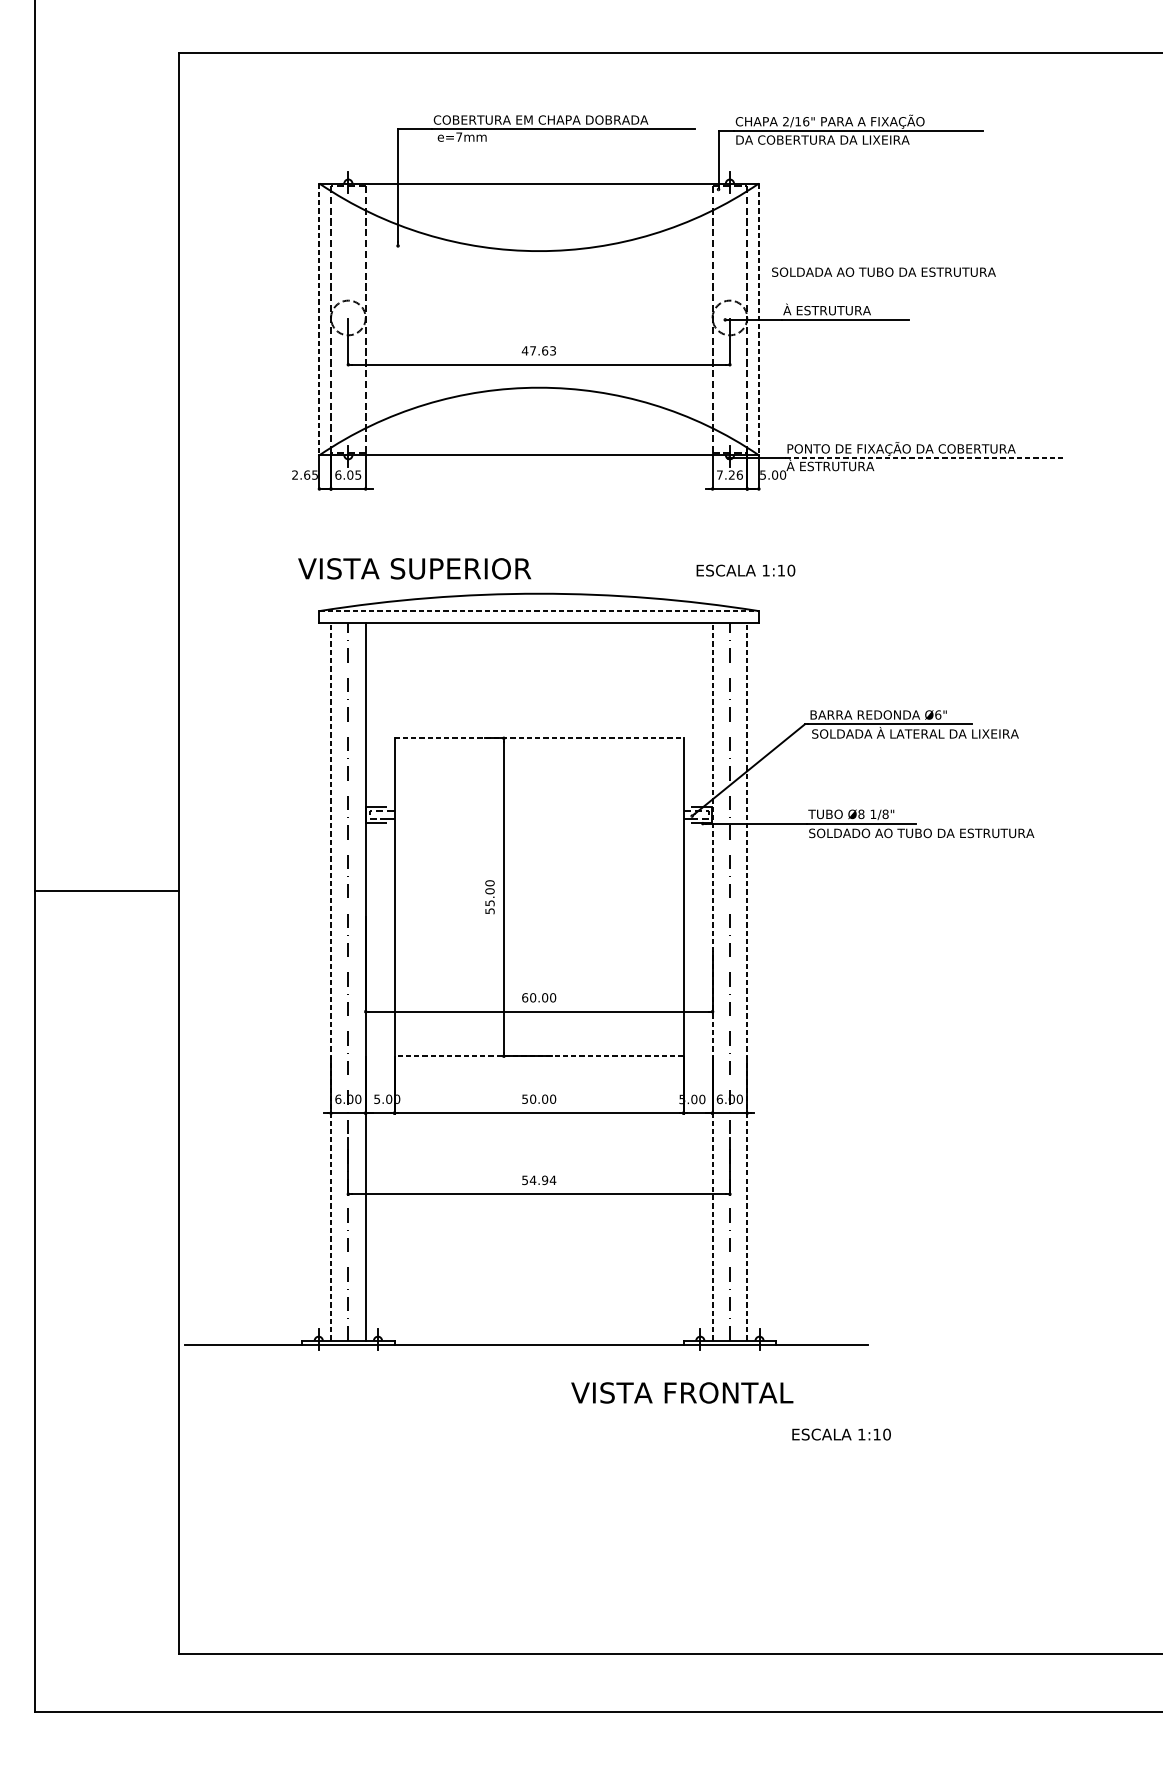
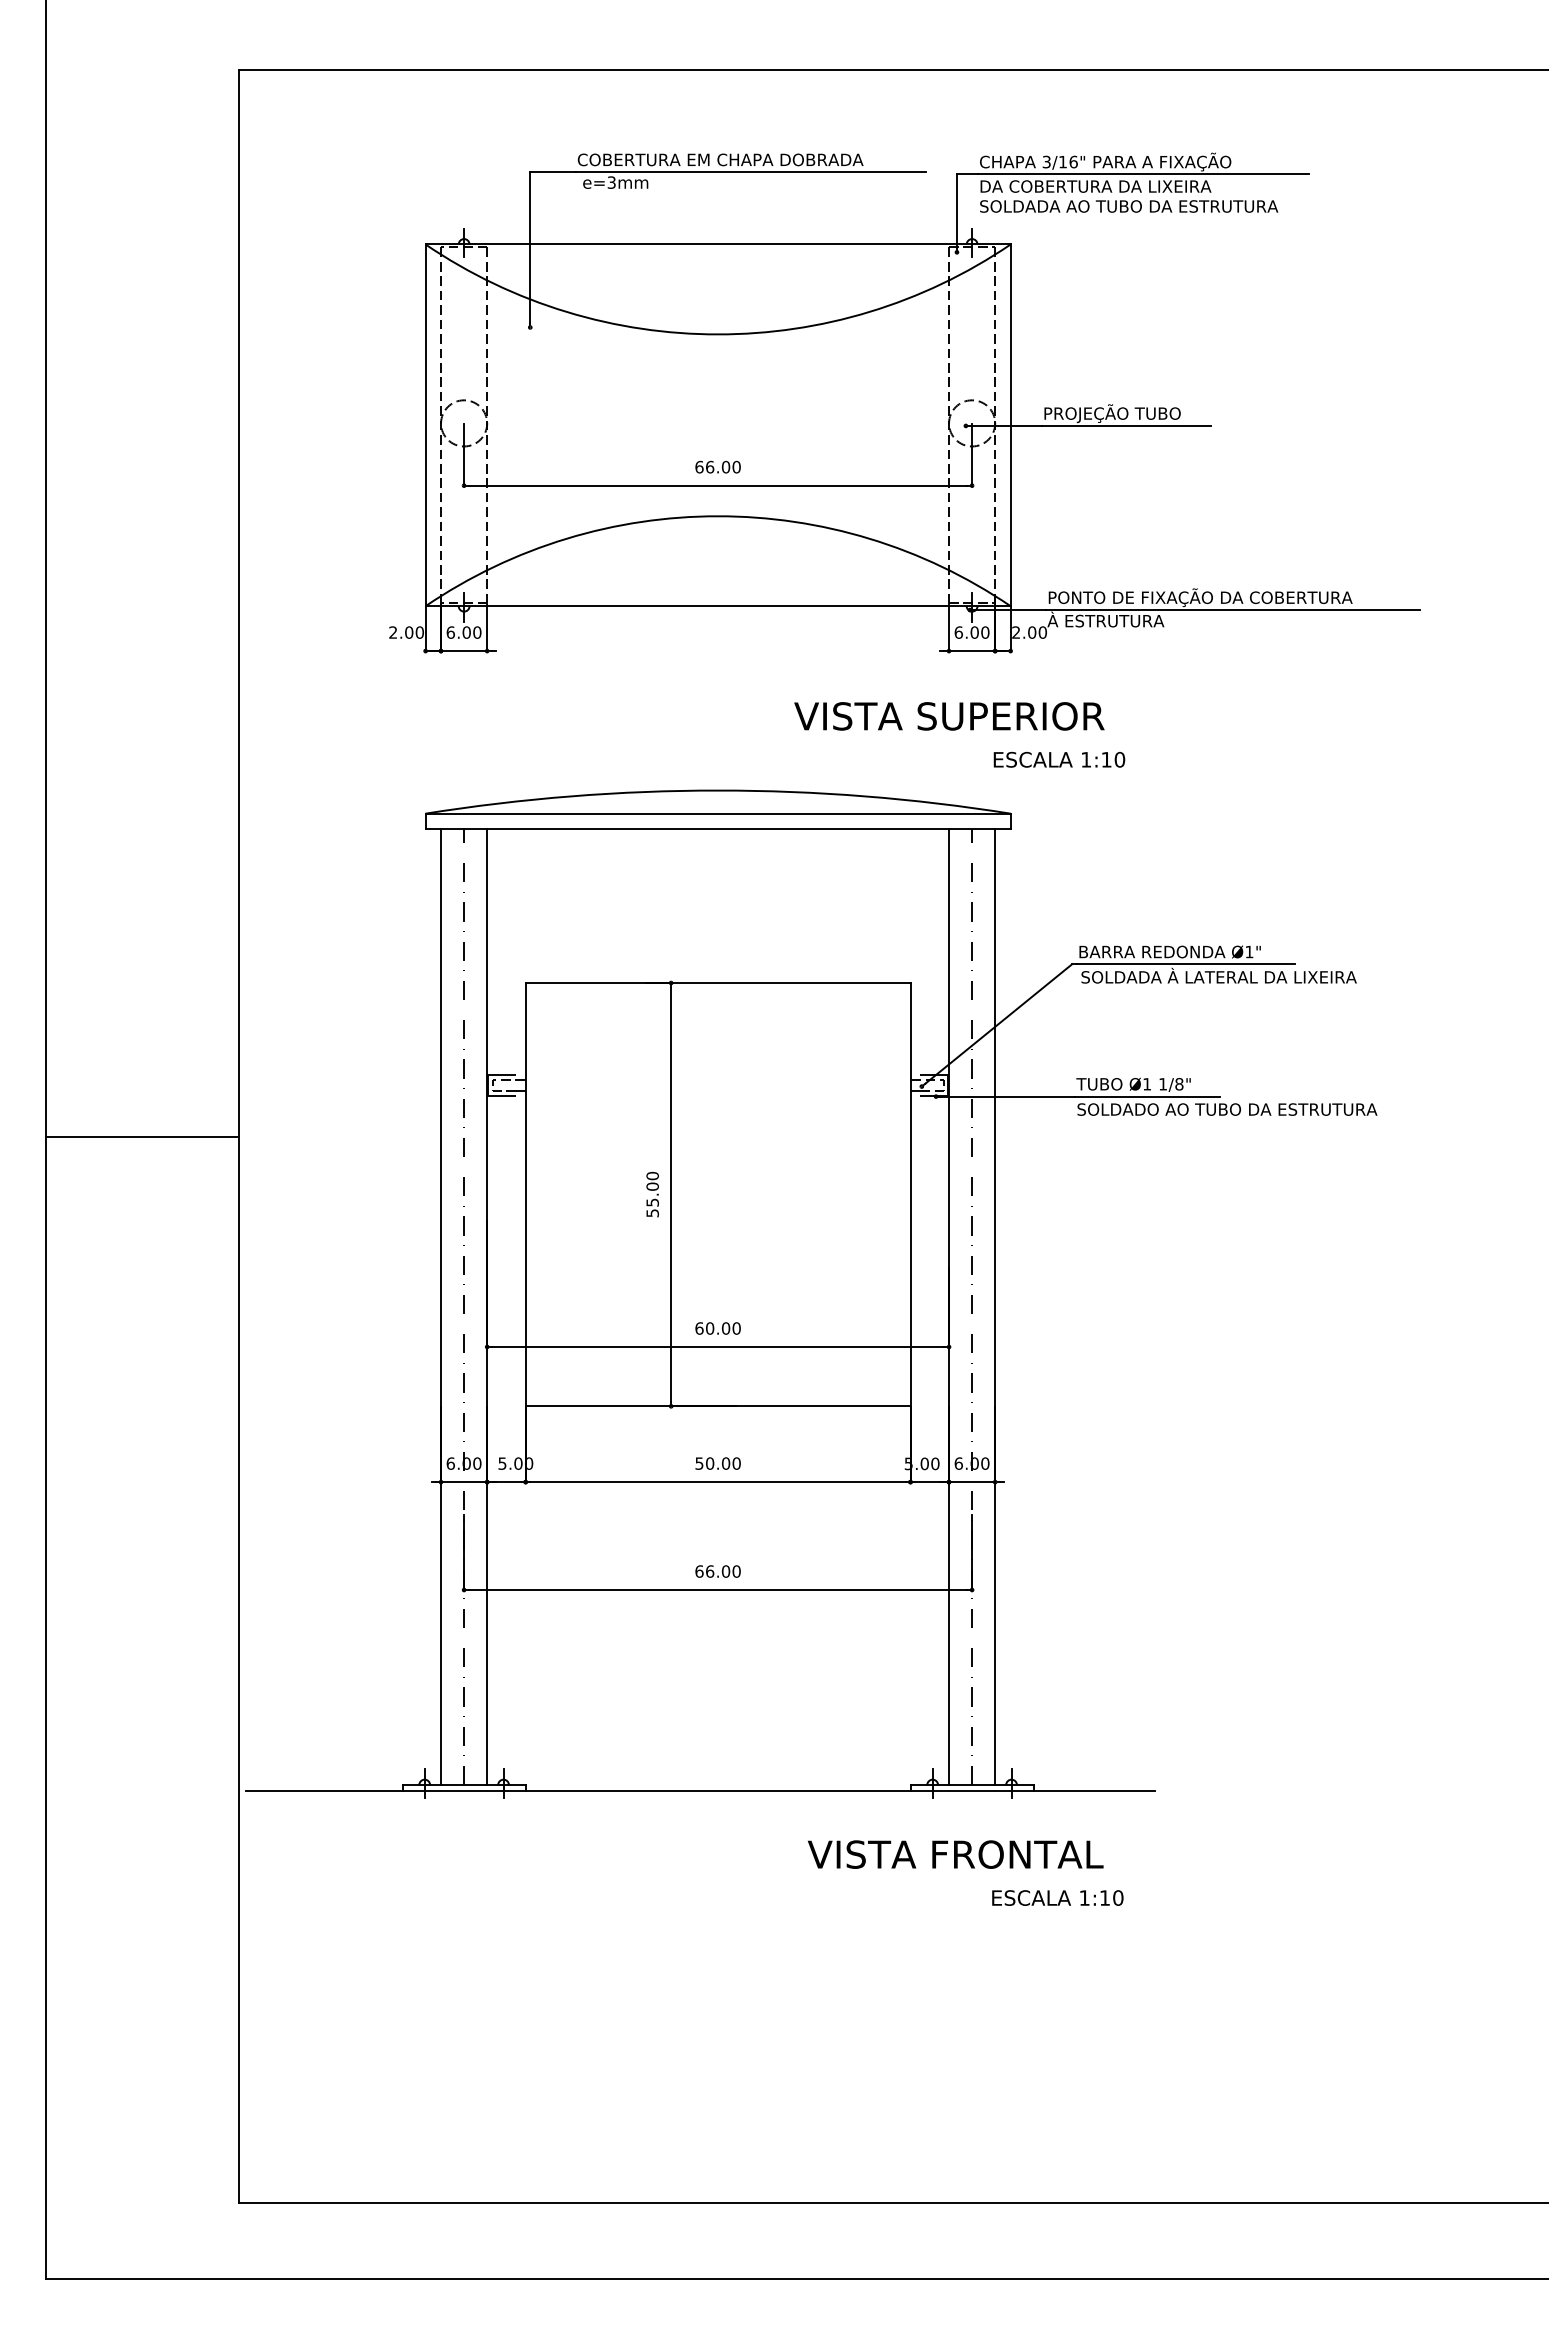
text: (785, 122) -> (1046, 162), 2/16" -> 3/16"
text: (459, 137) -> (611, 182), e=7mm -> e=3mm
text: (884, 272) -> (1129, 206), moved
text: (834, 310) -> (1111, 413), À ESTRUTURA -> PROJEÇÃO TUBO
line: (319, 319) -> (425, 425), dashed -> solid
line: (758, 319) -> (1010, 425), dashed -> solid
text: (538, 350) -> (717, 466), 47.63 -> 66.00
line: (926, 458) -> (1233, 610), dashed -> solid
text: (311, 475) -> (414, 632), 2.65 -> 2.00
text: (358, 475) -> (477, 632), 6.05 -> 6.00
text: (729, 475) -> (971, 632), 7.26 -> 6.00
text: (763, 475) -> (1016, 632), 5.00 -> 2.00
text: (414, 568) -> (949, 716), moved
text: (745, 570) -> (1059, 759), moved
line: (539, 610) -> (718, 813), dashed -> solid
text: (938, 714) -> (1249, 951), Ø6" -> Ø1"
line: (539, 738) -> (718, 983), dashed -> solid
text: (861, 814) -> (1147, 1084), Ø8 -> Ø1
line: (106, 891) -> (142, 1136), moved
line: (331, 981) -> (441, 1306), dashed -> solid
line: (712, 981) -> (949, 1306), dashed -> solid
line: (747, 981) -> (995, 1306), dashed -> solid
line: (538, 1056) -> (717, 1406), dashed -> solid
text: (538, 1180) -> (717, 1571), 54.94 -> 66.00
text: (682, 1392) -> (955, 1854), moved
text: (841, 1434) -> (1057, 1897), moved

